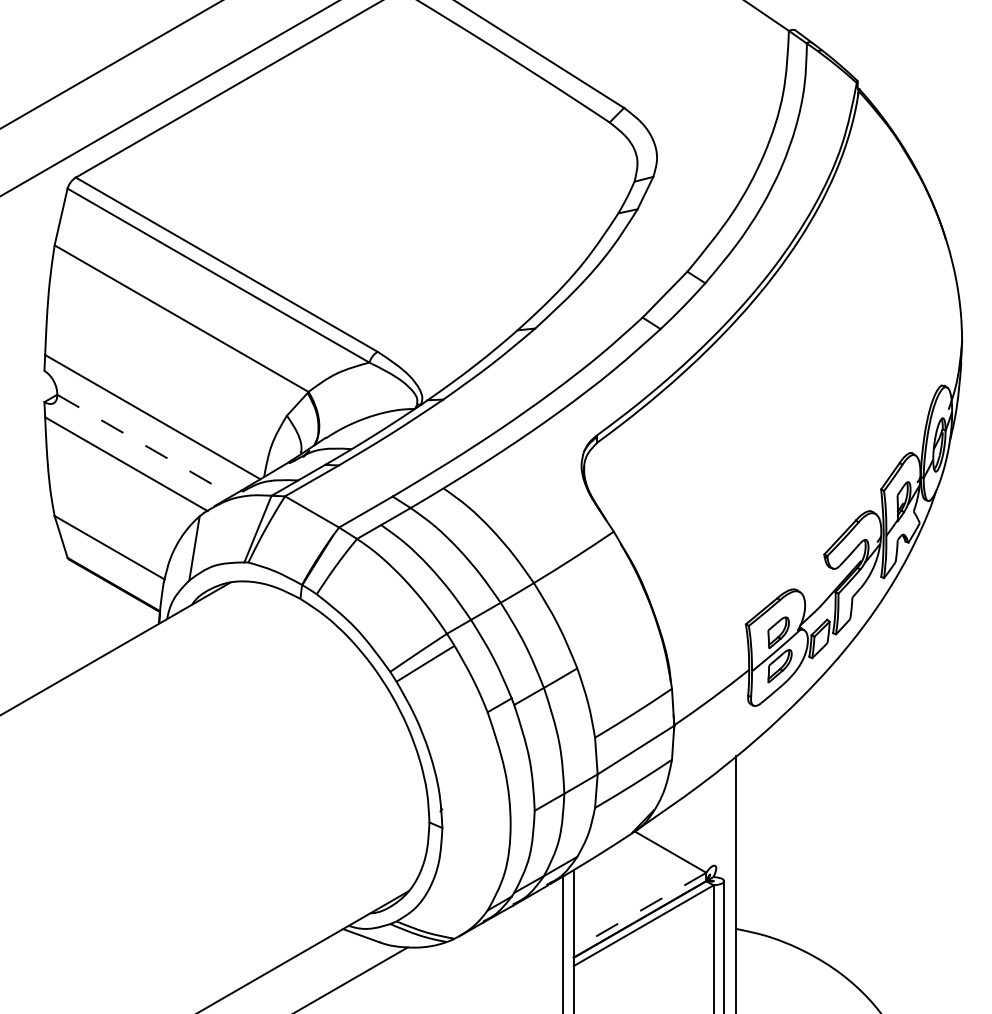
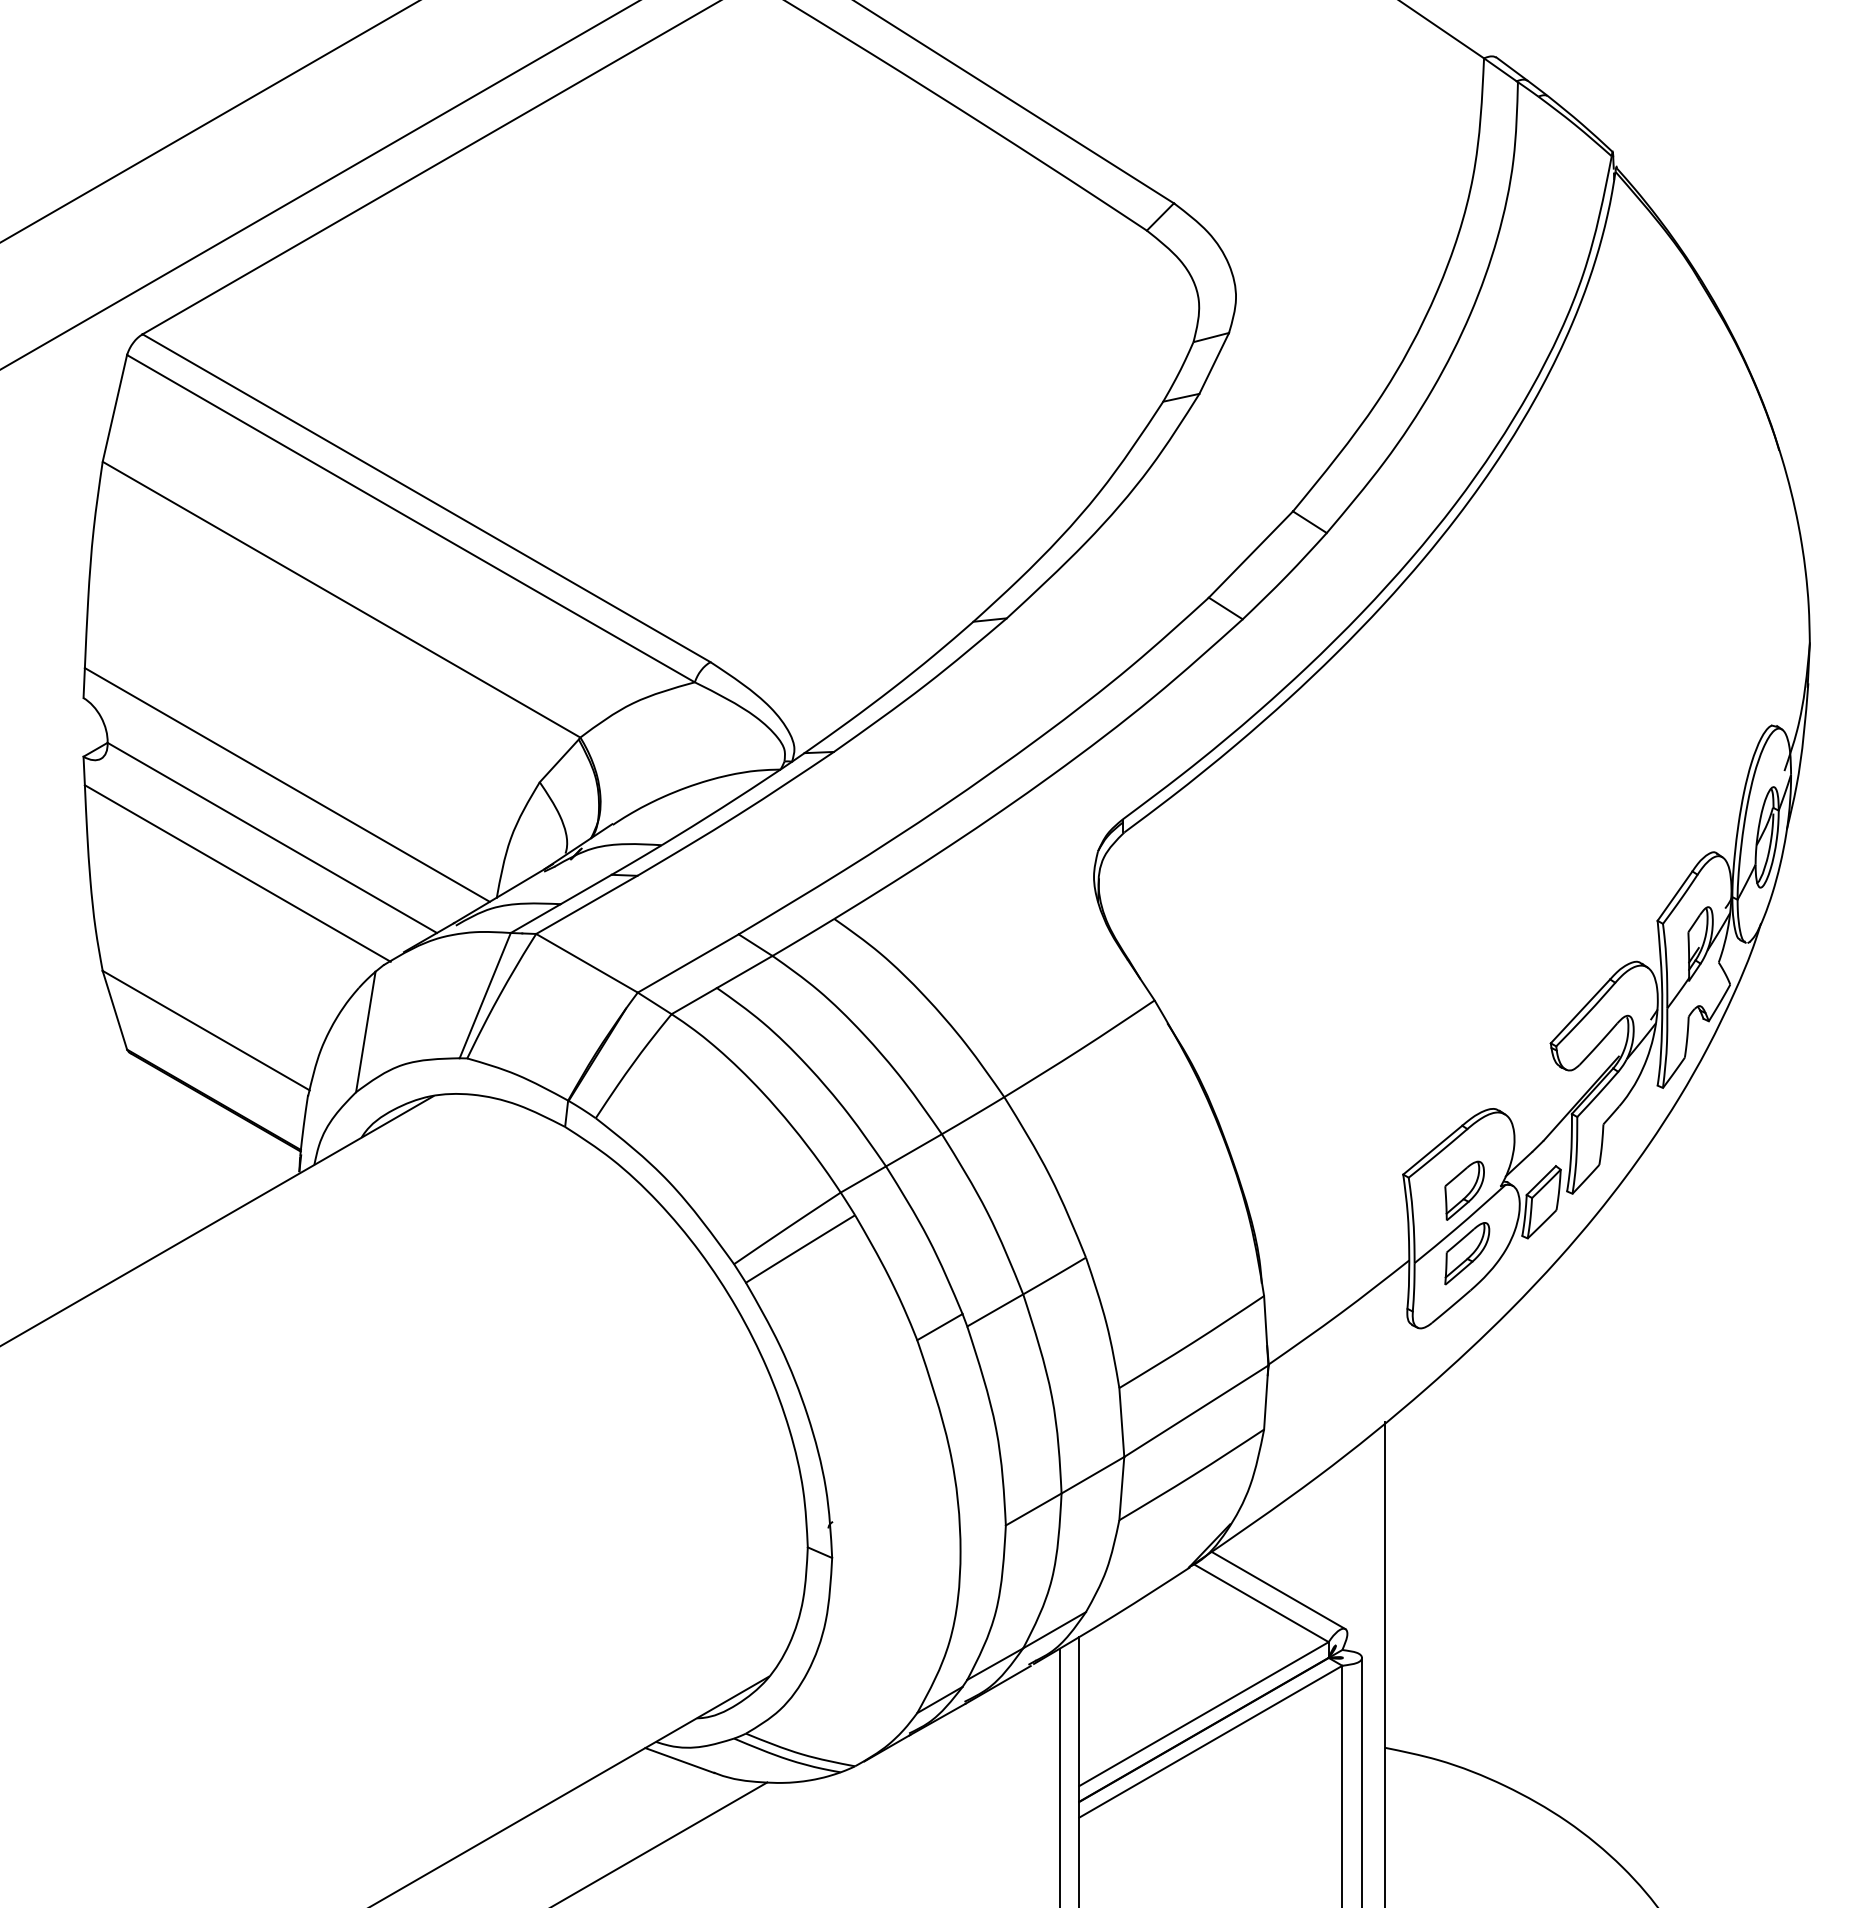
line: (145, 445) -> (273, 838), dashed -> solid
line: (679, 844) -> (1278, 1588), added
line: (640, 911) -> (1204, 1714), dashed -> solid

